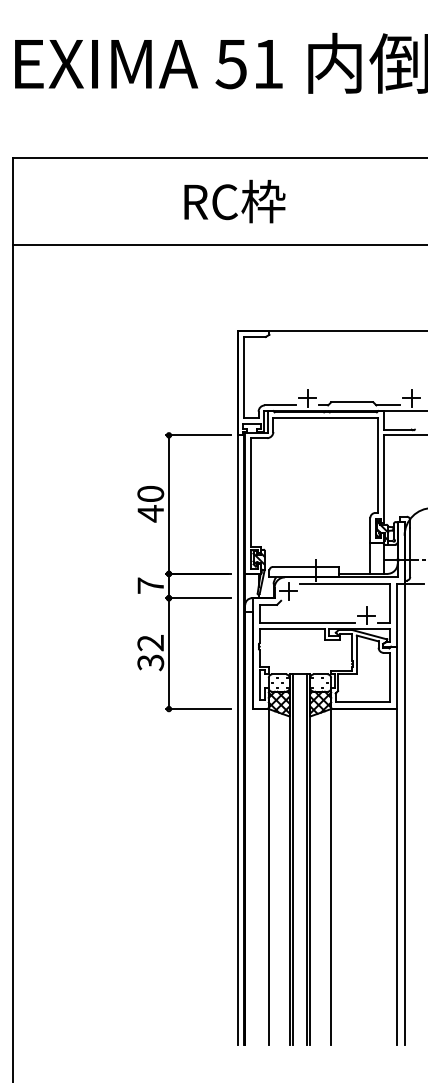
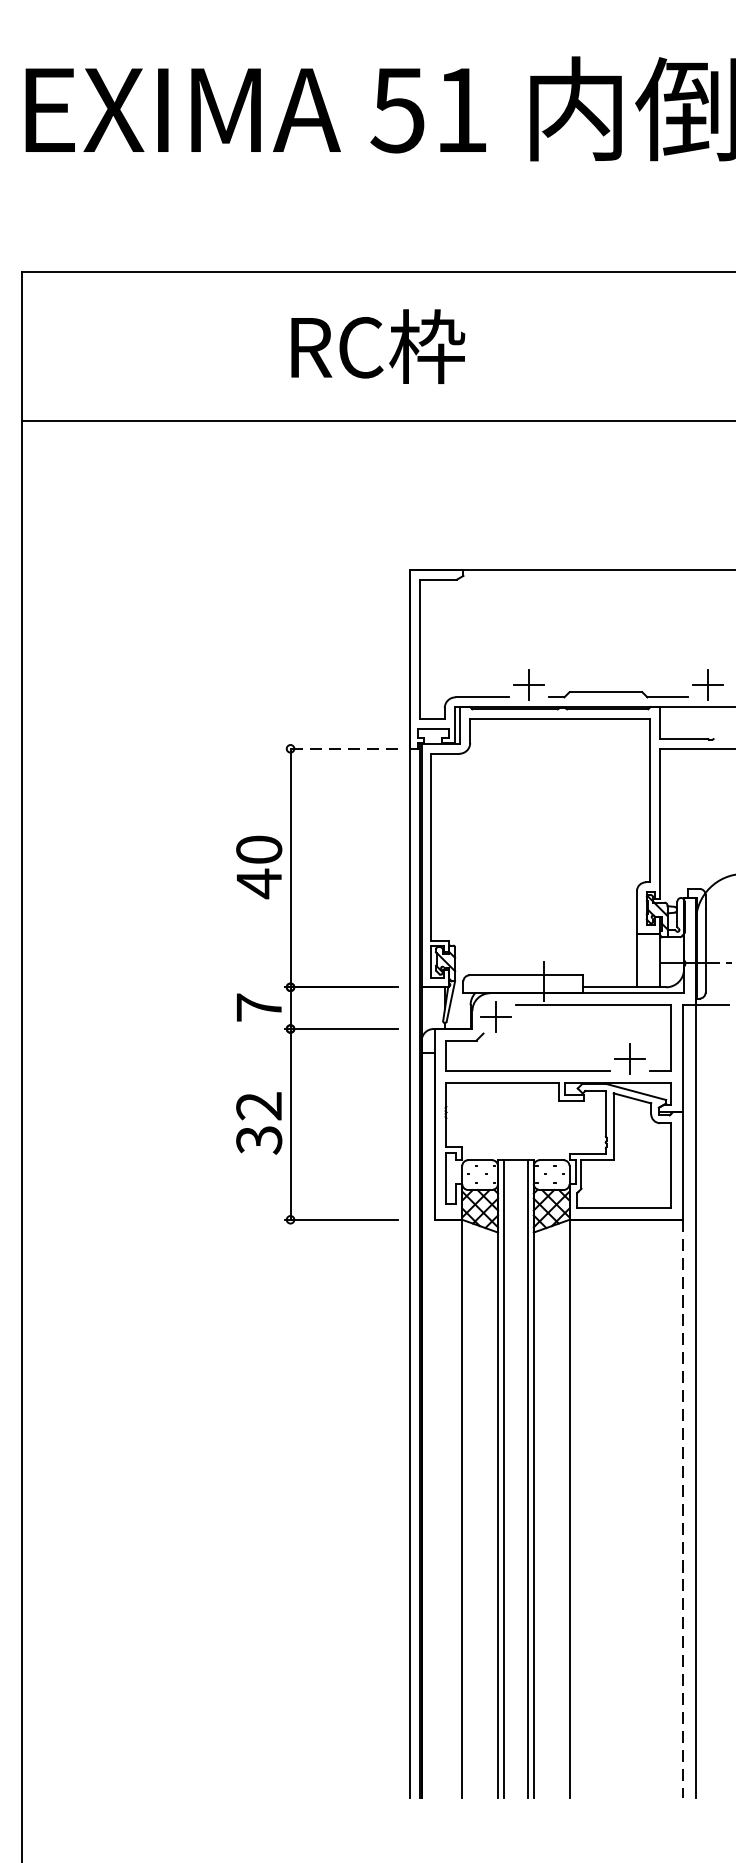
text: (234, 201) -> (377, 346), moved
line: (198, 435) -> (341, 749), solid -> dashed
line: (396, 877) -> (681, 1509), solid -> dashed

